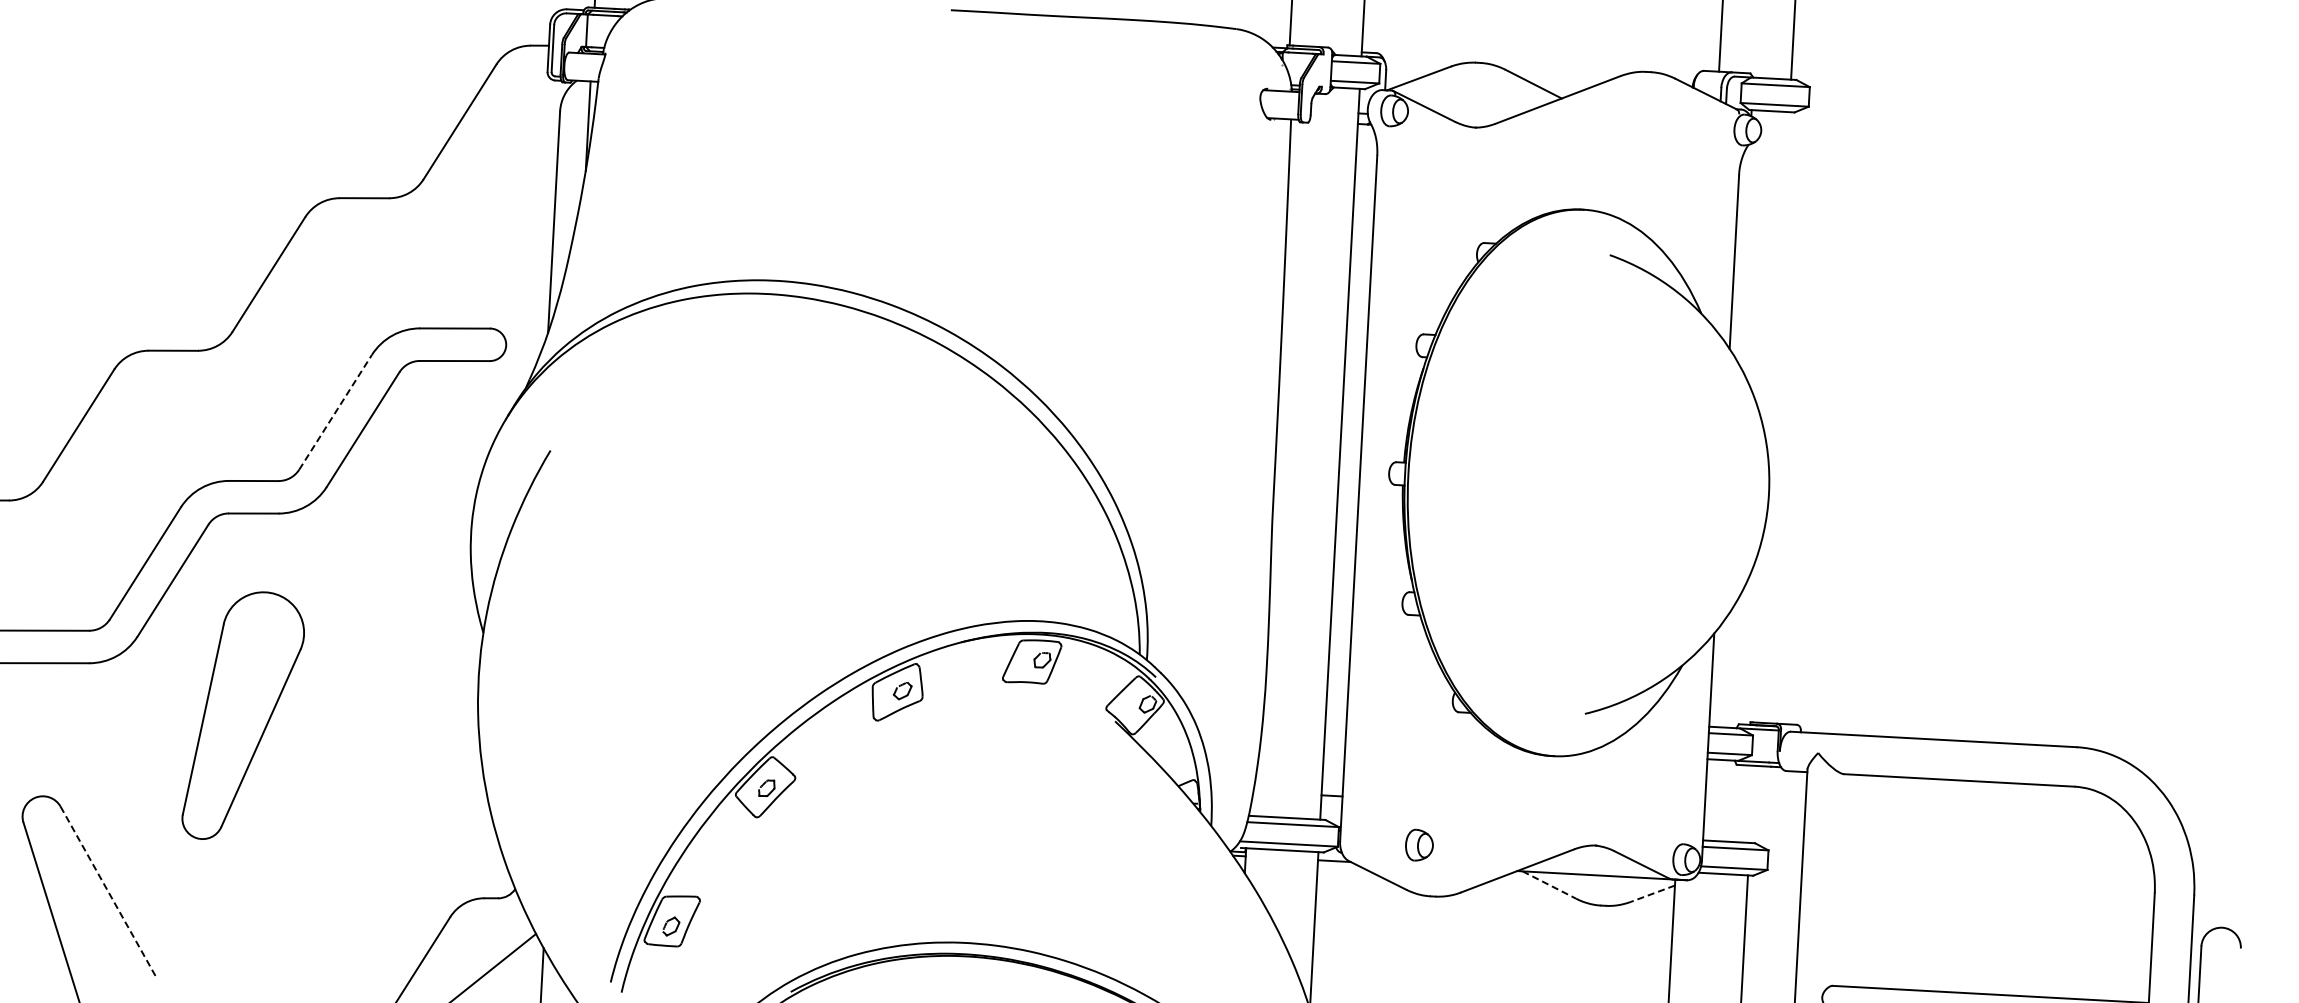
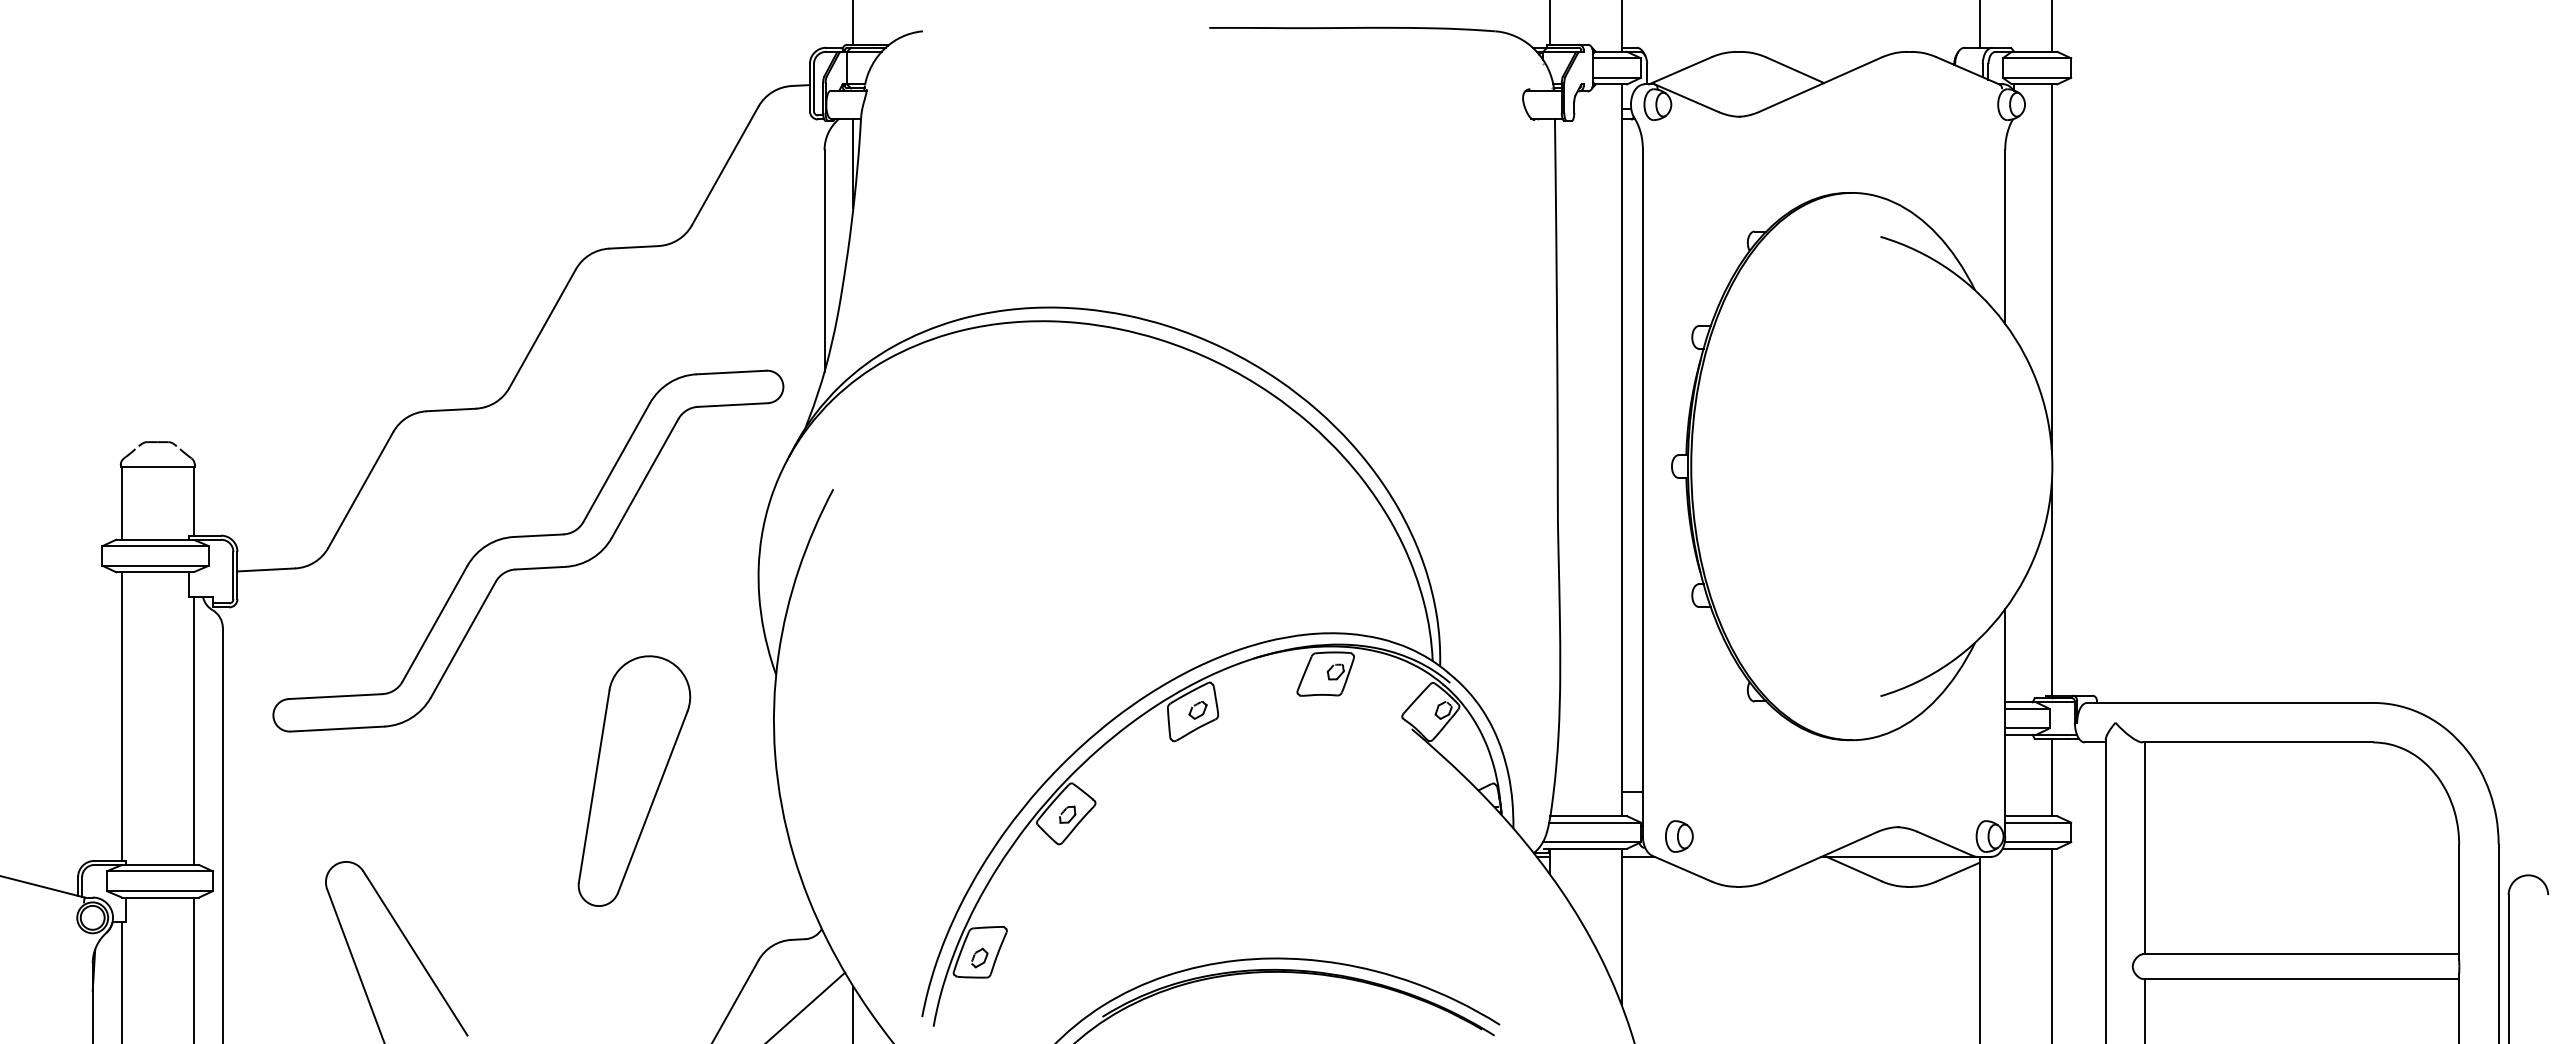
line: (1779, 296) -> (2052, 268), added
line: (335, 412) -> (616, 462), dashed -> solid
line: (1762, 614) -> (2052, 587), added
part: (243, 715) -> (634, 780), moved
line: (1752, 804) -> (2052, 777), added
part: (1419, 845) -> (1679, 836), moved
line: (1841, 880) -> (2145, 848), added
line: (1549, 885) -> (1854, 869), dashed -> solid
line: (108, 891) -> (415, 953), dashed -> solid
line: (1652, 894) -> (1957, 872), dashed -> solid

